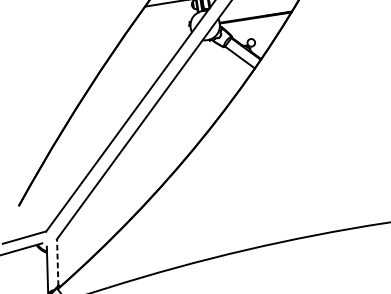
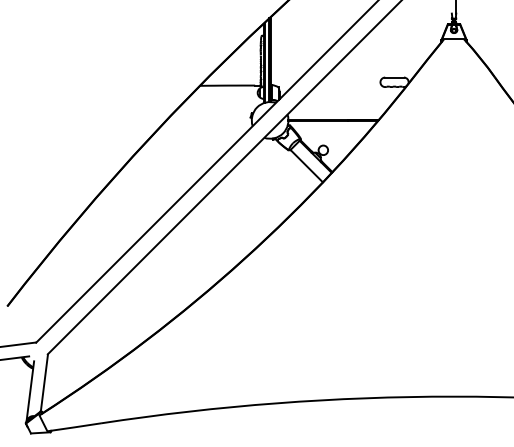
line: (57, 263) -> (44, 383), dashed -> solid

